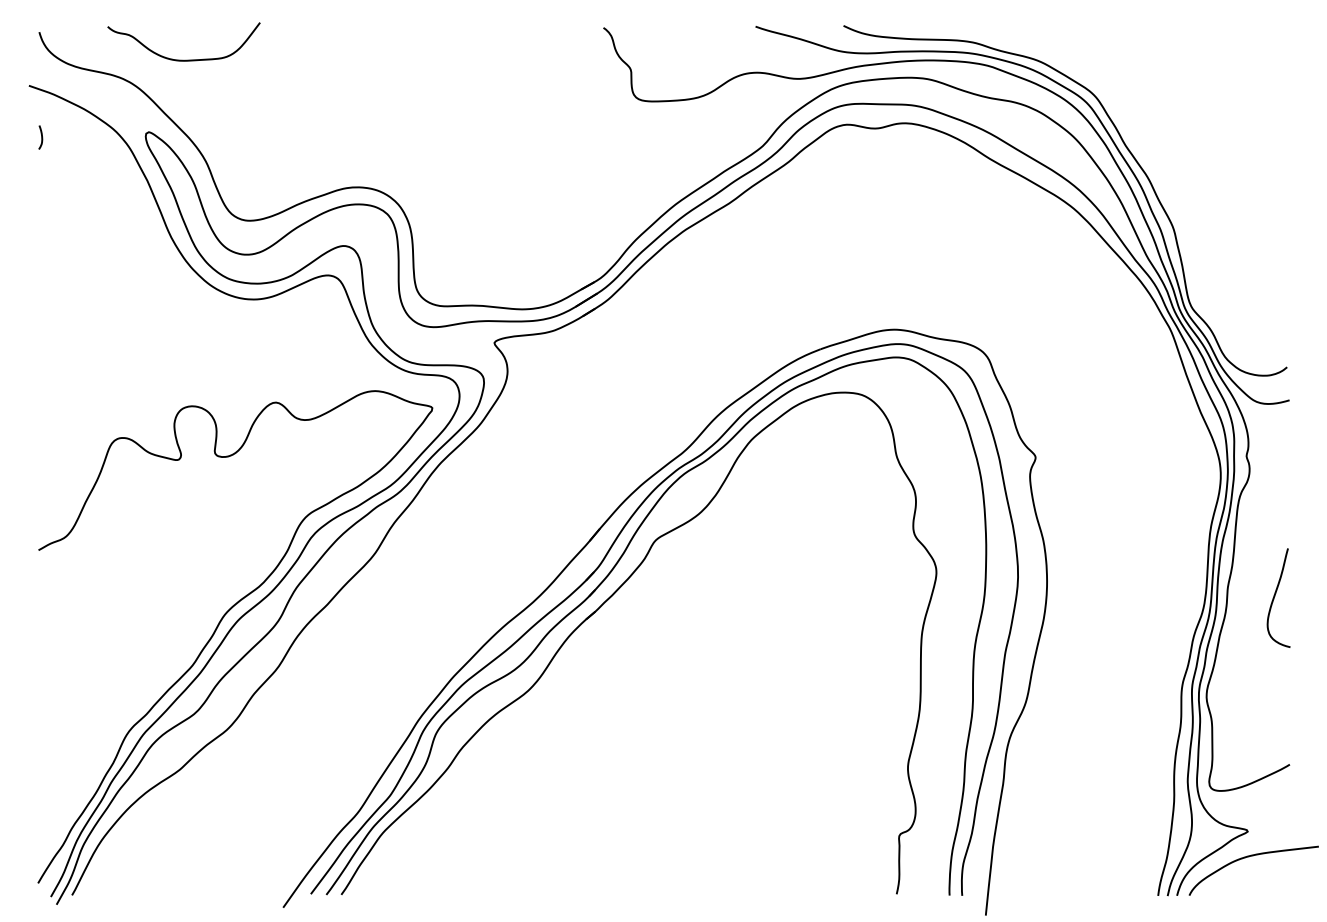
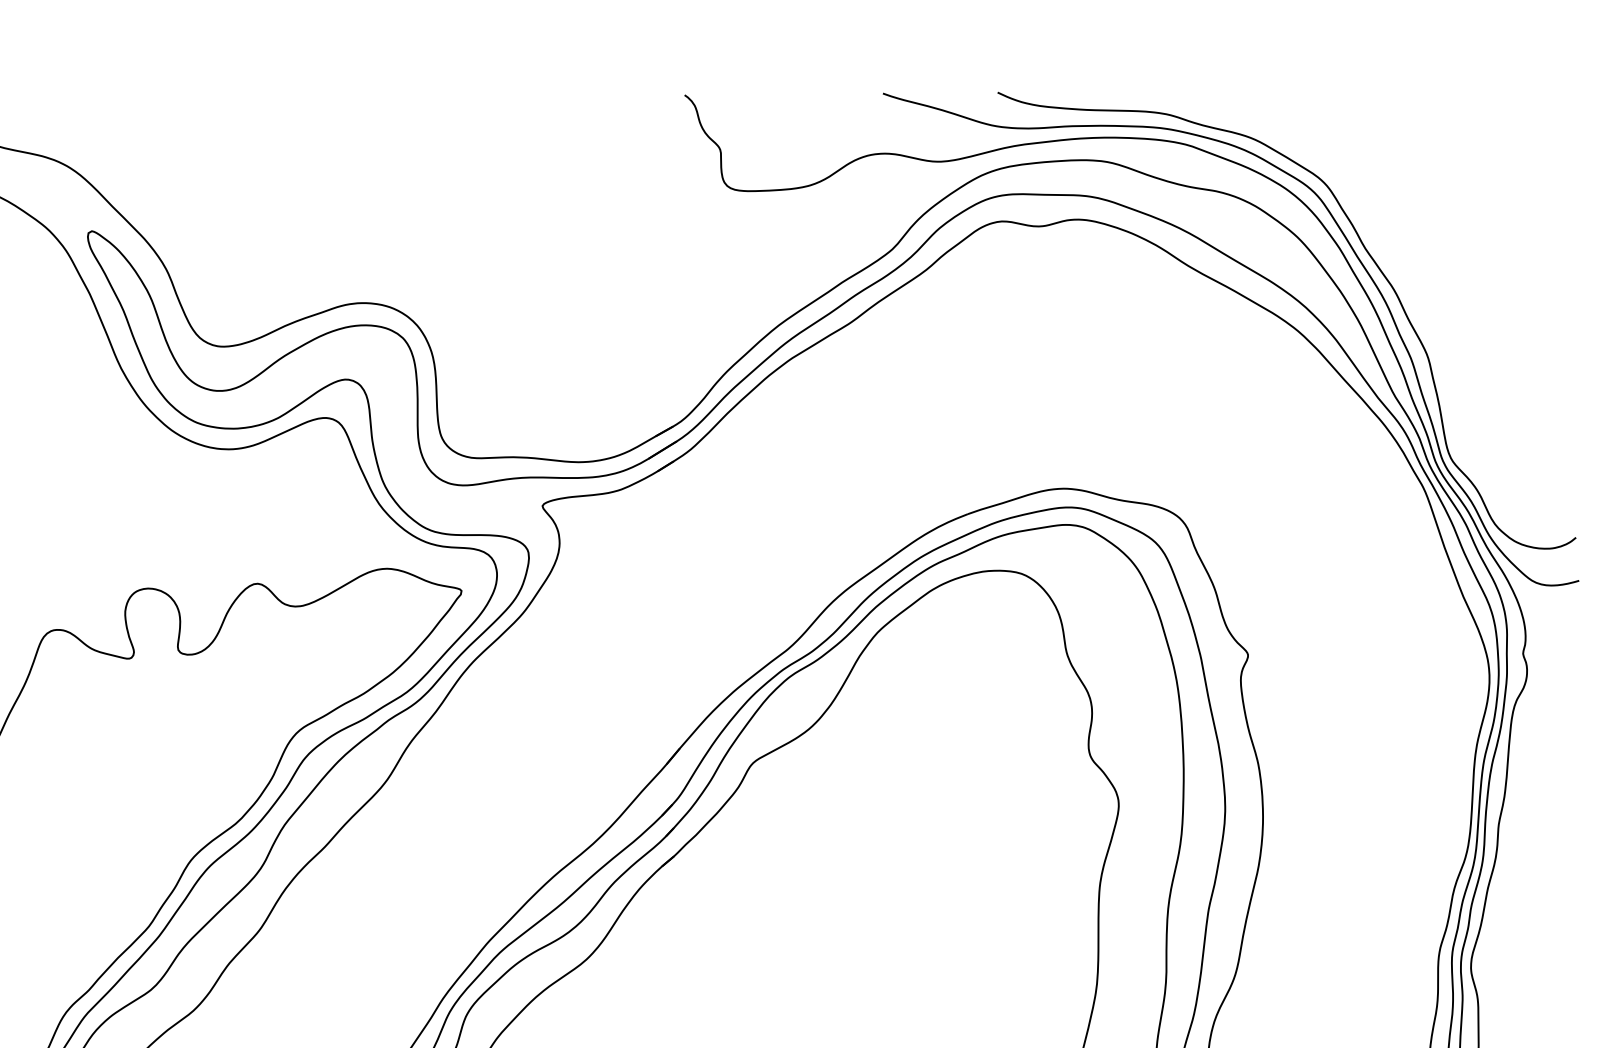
curve: (183, 59) -> (137, 136), removed
curve: (1275, 596) -> (1560, 836), removed

